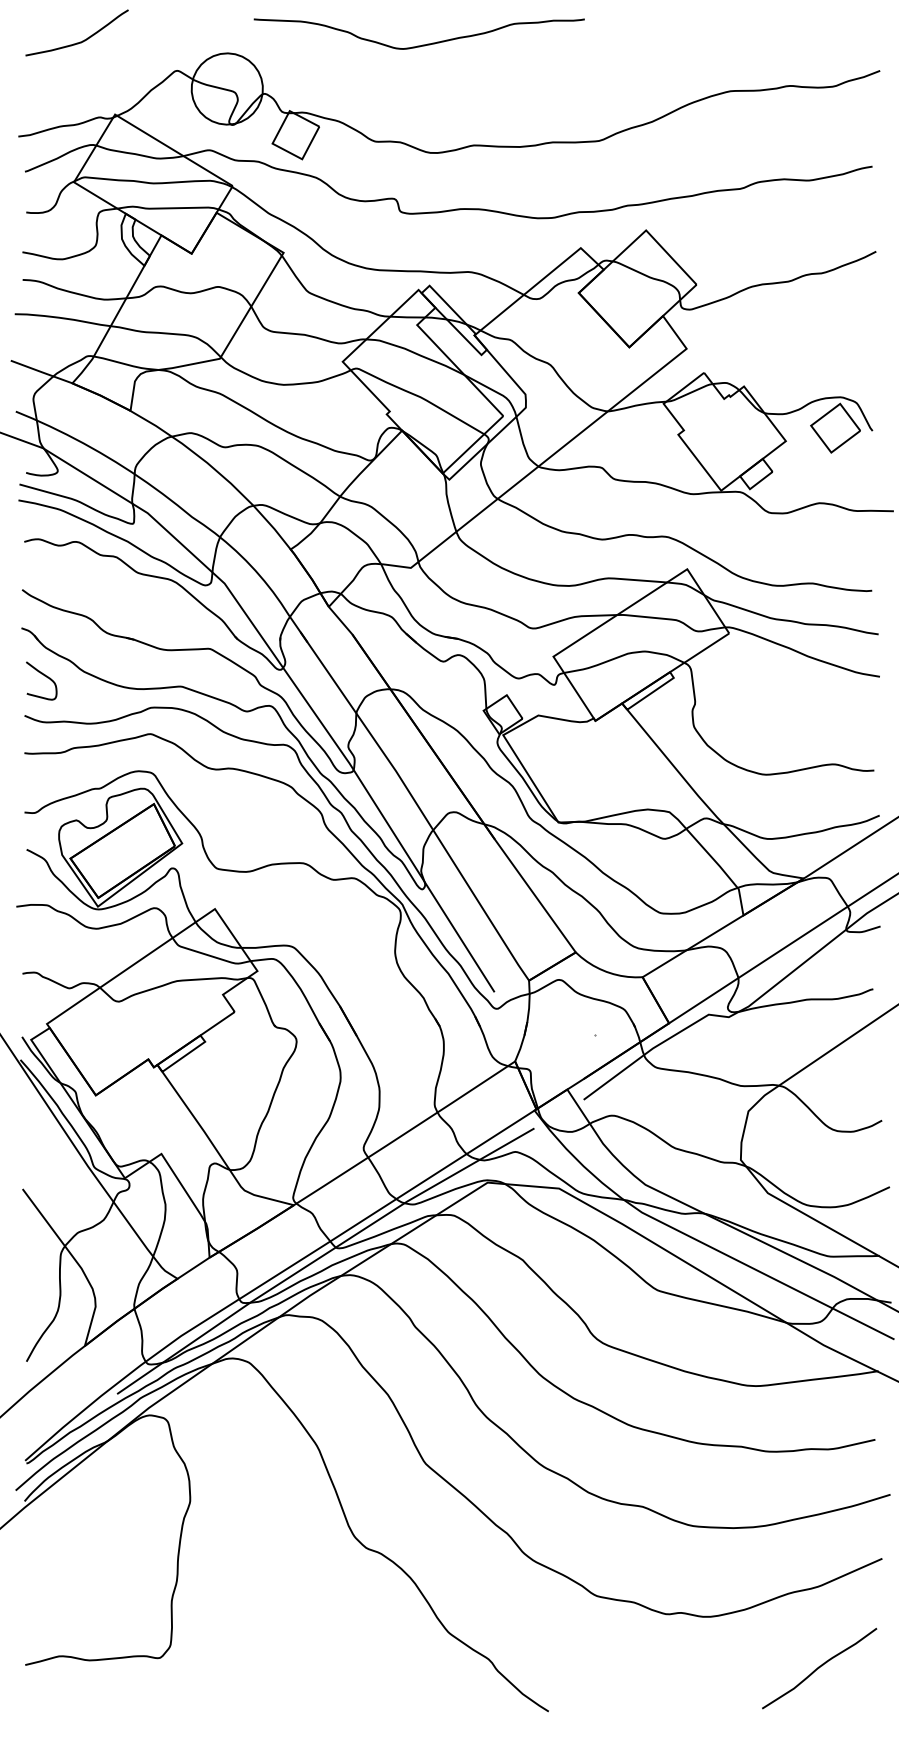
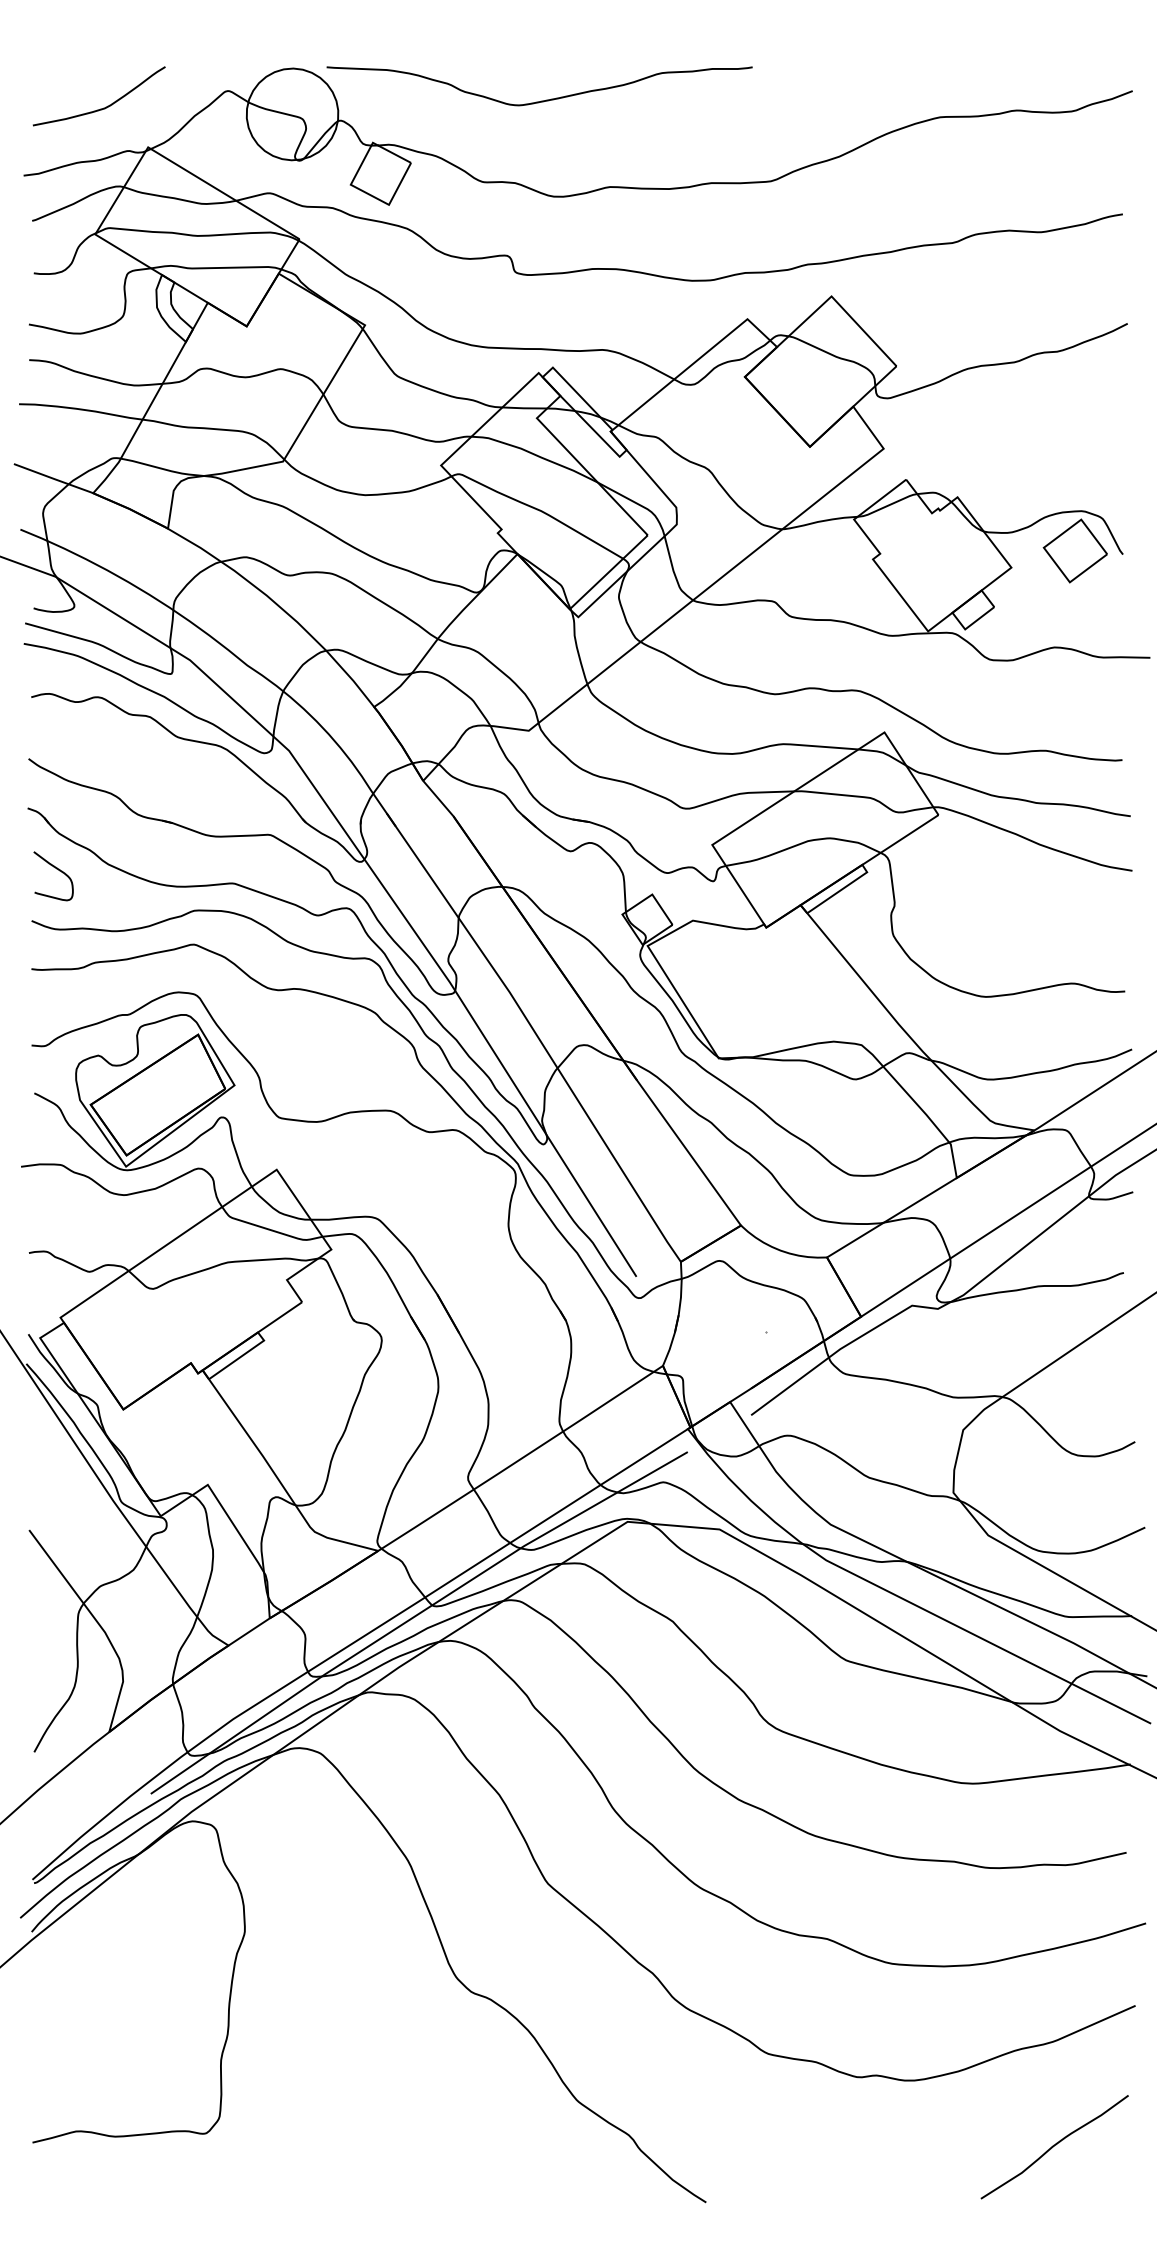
curve: (80, 41) -> (103, 107), moved
curve: (422, 44) -> (543, 99), moved

